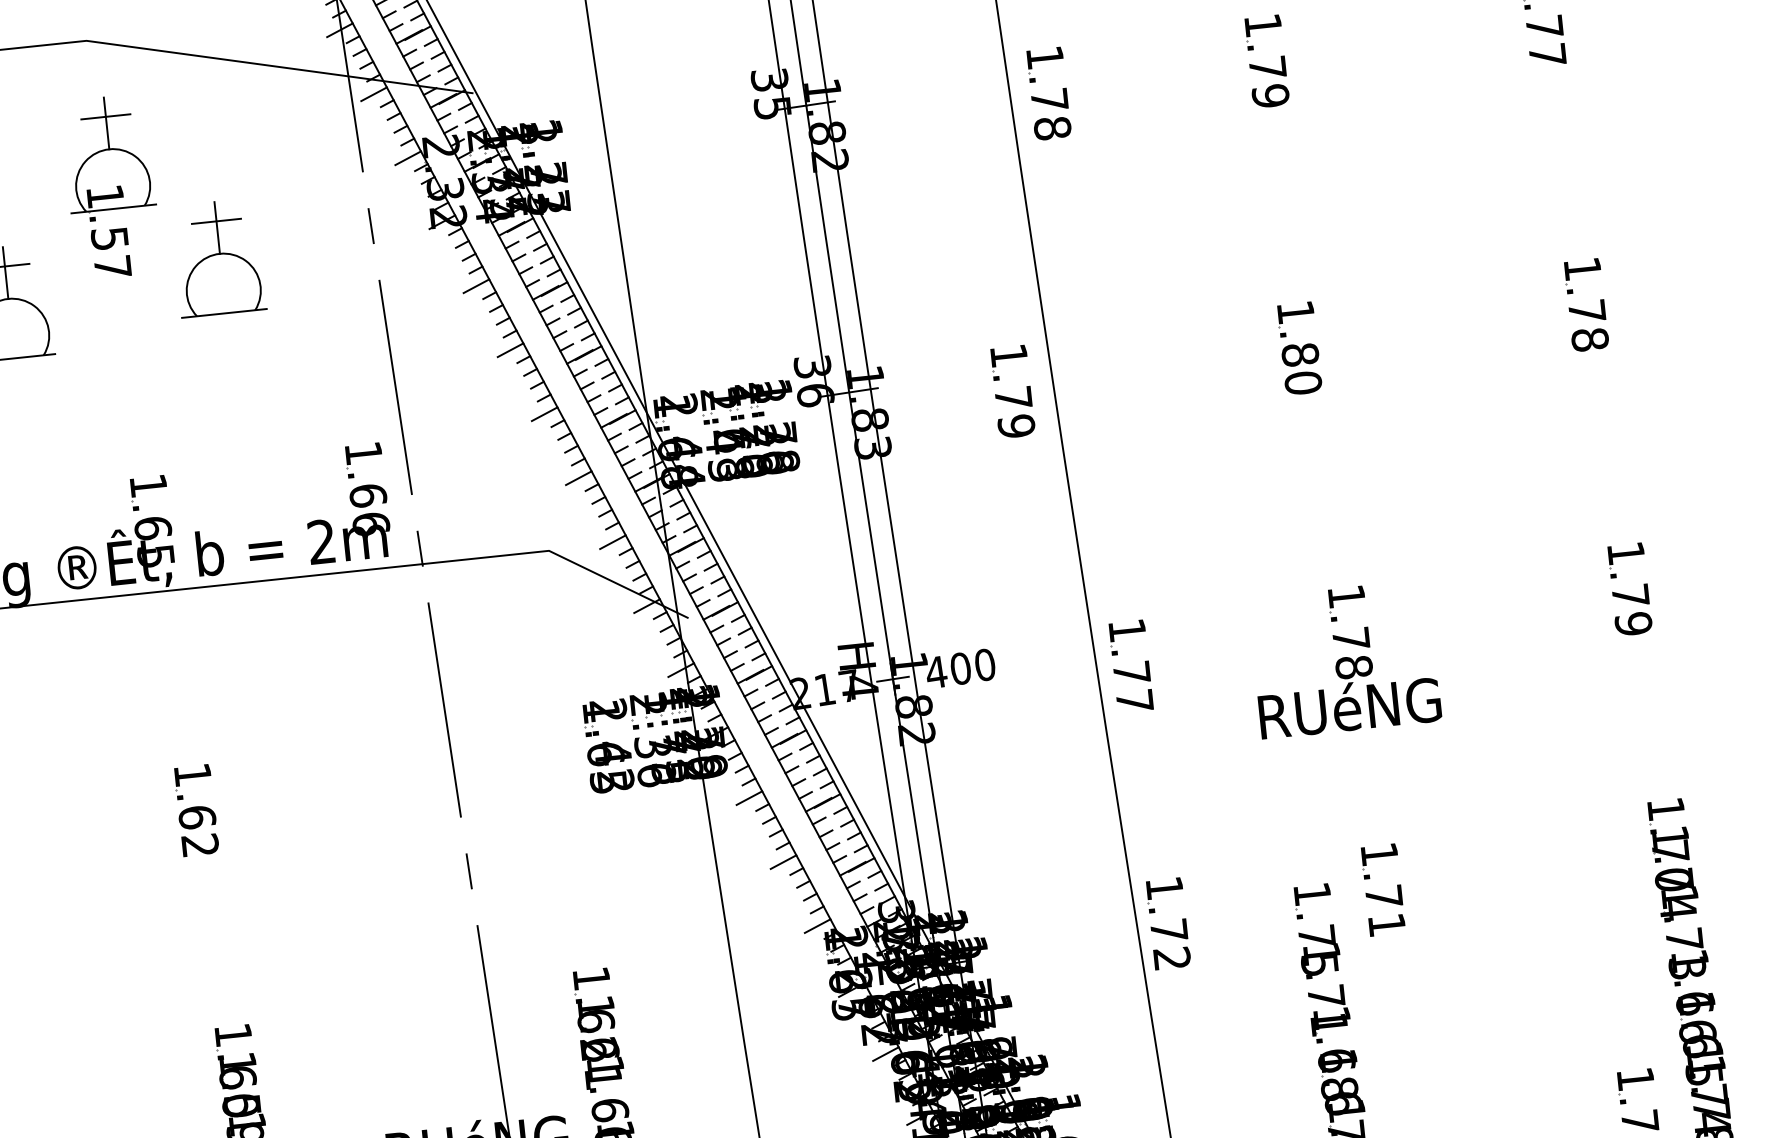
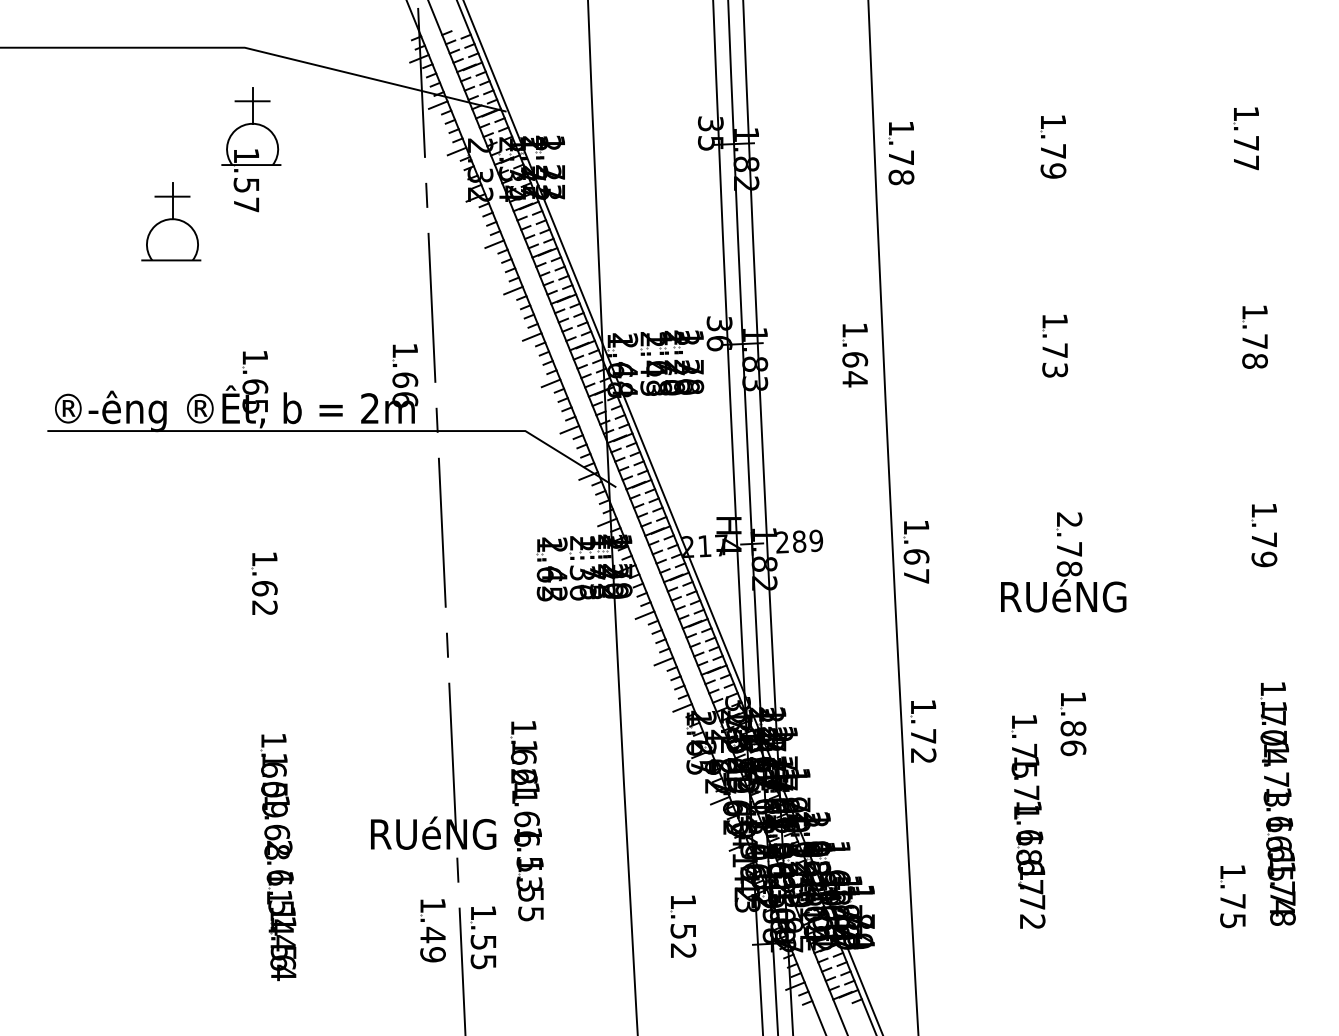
part: (218, 258) -> (319, 206), removed
text: (1302, 368) -> (1055, 360), 1.80 -> 1.73
text: (1015, 412) -> (855, 369), 1.79 -> 1.64
text: (1346, 595) -> (1069, 519), 1.78 -> 2.78
text: (960, 668) -> (799, 541), 400 -> 289
text: (1131, 672) -> (916, 556), 1.77 -> 1.67
text: (1385, 910) -> (1073, 738), 1.71 -> 1.86

